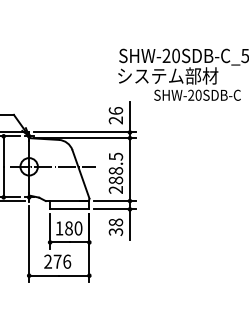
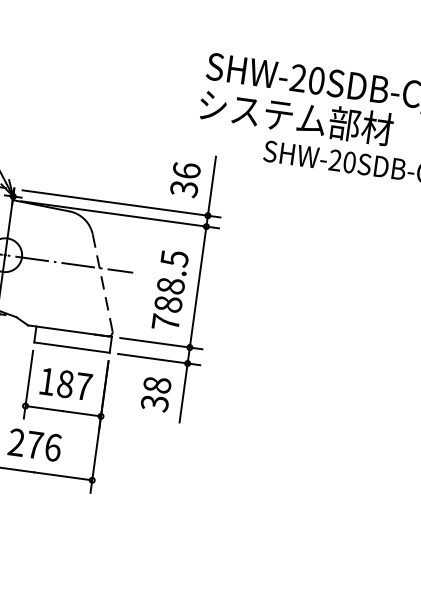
text: (116, 120) -> (185, 189), 26 -> 36
line: (80, 173) -> (102, 281), solid -> dashed
text: (115, 189) -> (165, 321), 288.5 -> 788.5
text: (78, 228) -> (83, 386), 180 -> 187

